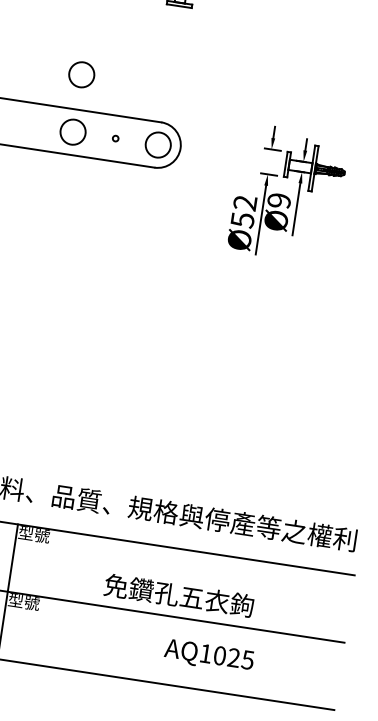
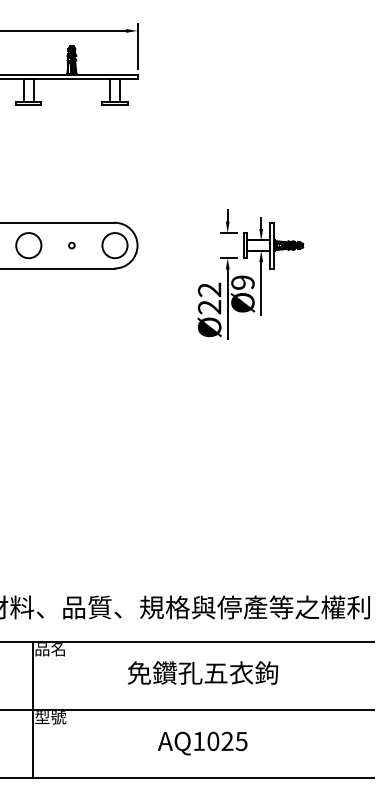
circle: (81, 74) -> (28, 187), removed
text: (242, 220) -> (209, 307), Ø52 -> Ø22
text: (34, 534) -> (50, 649), 型號 -> 品名
text: (178, 595) -> (202, 672), moved
text: (208, 656) -> (202, 743), moved

